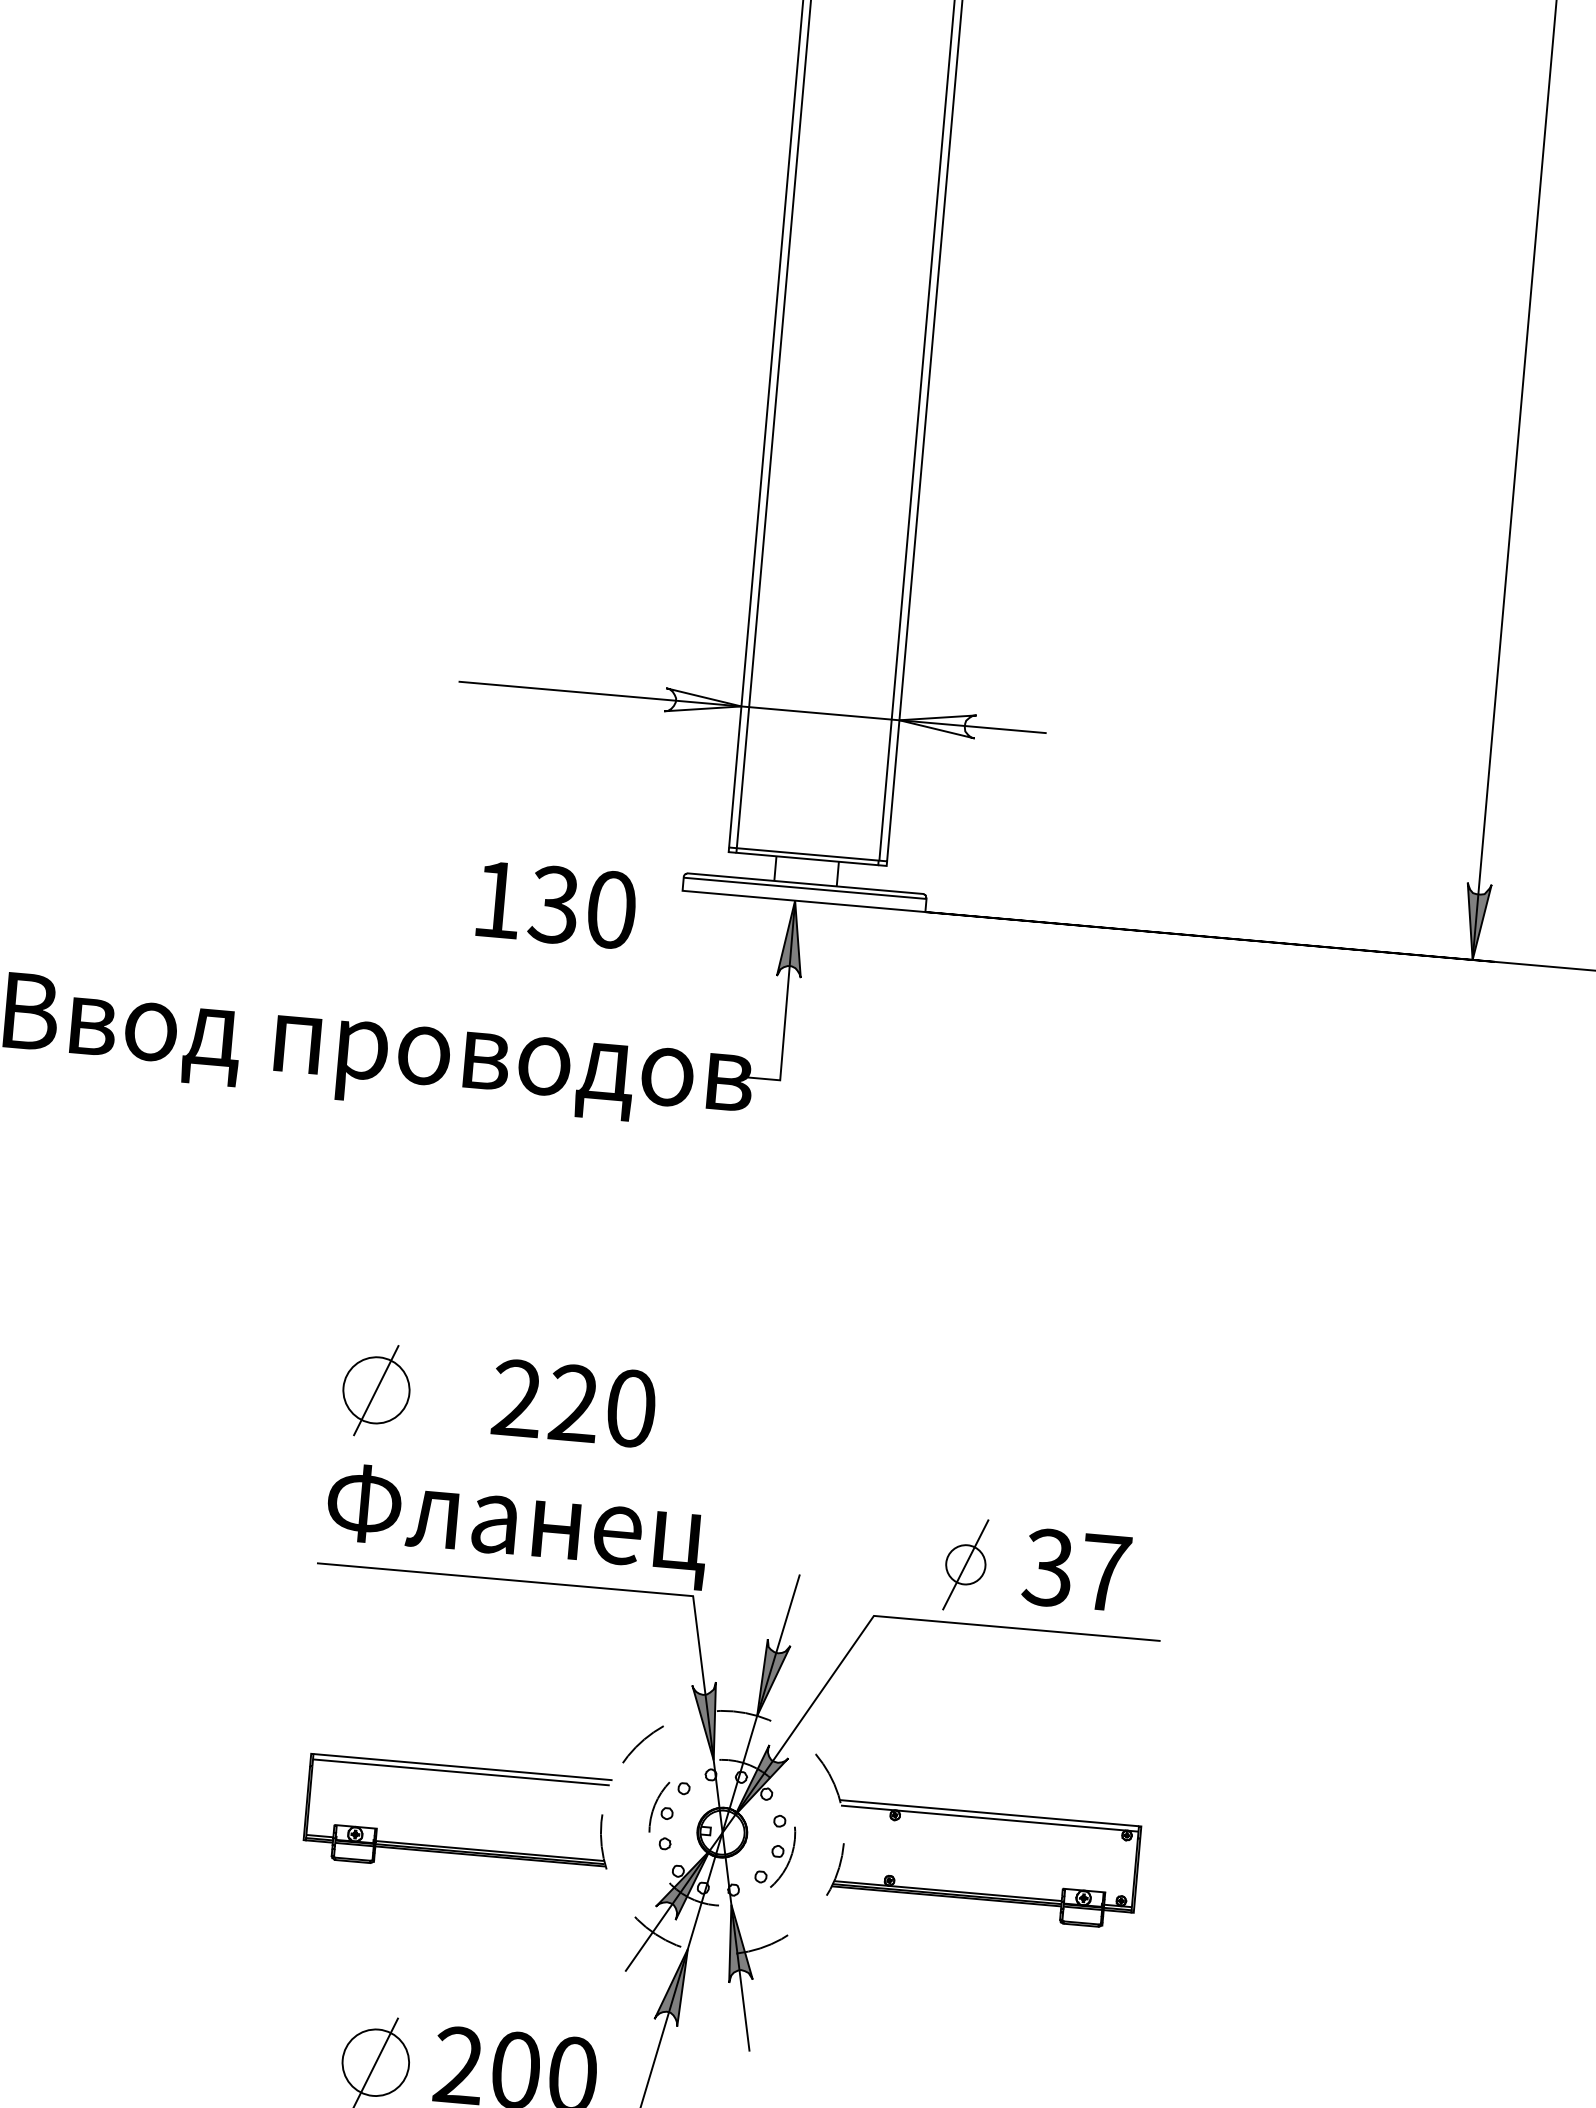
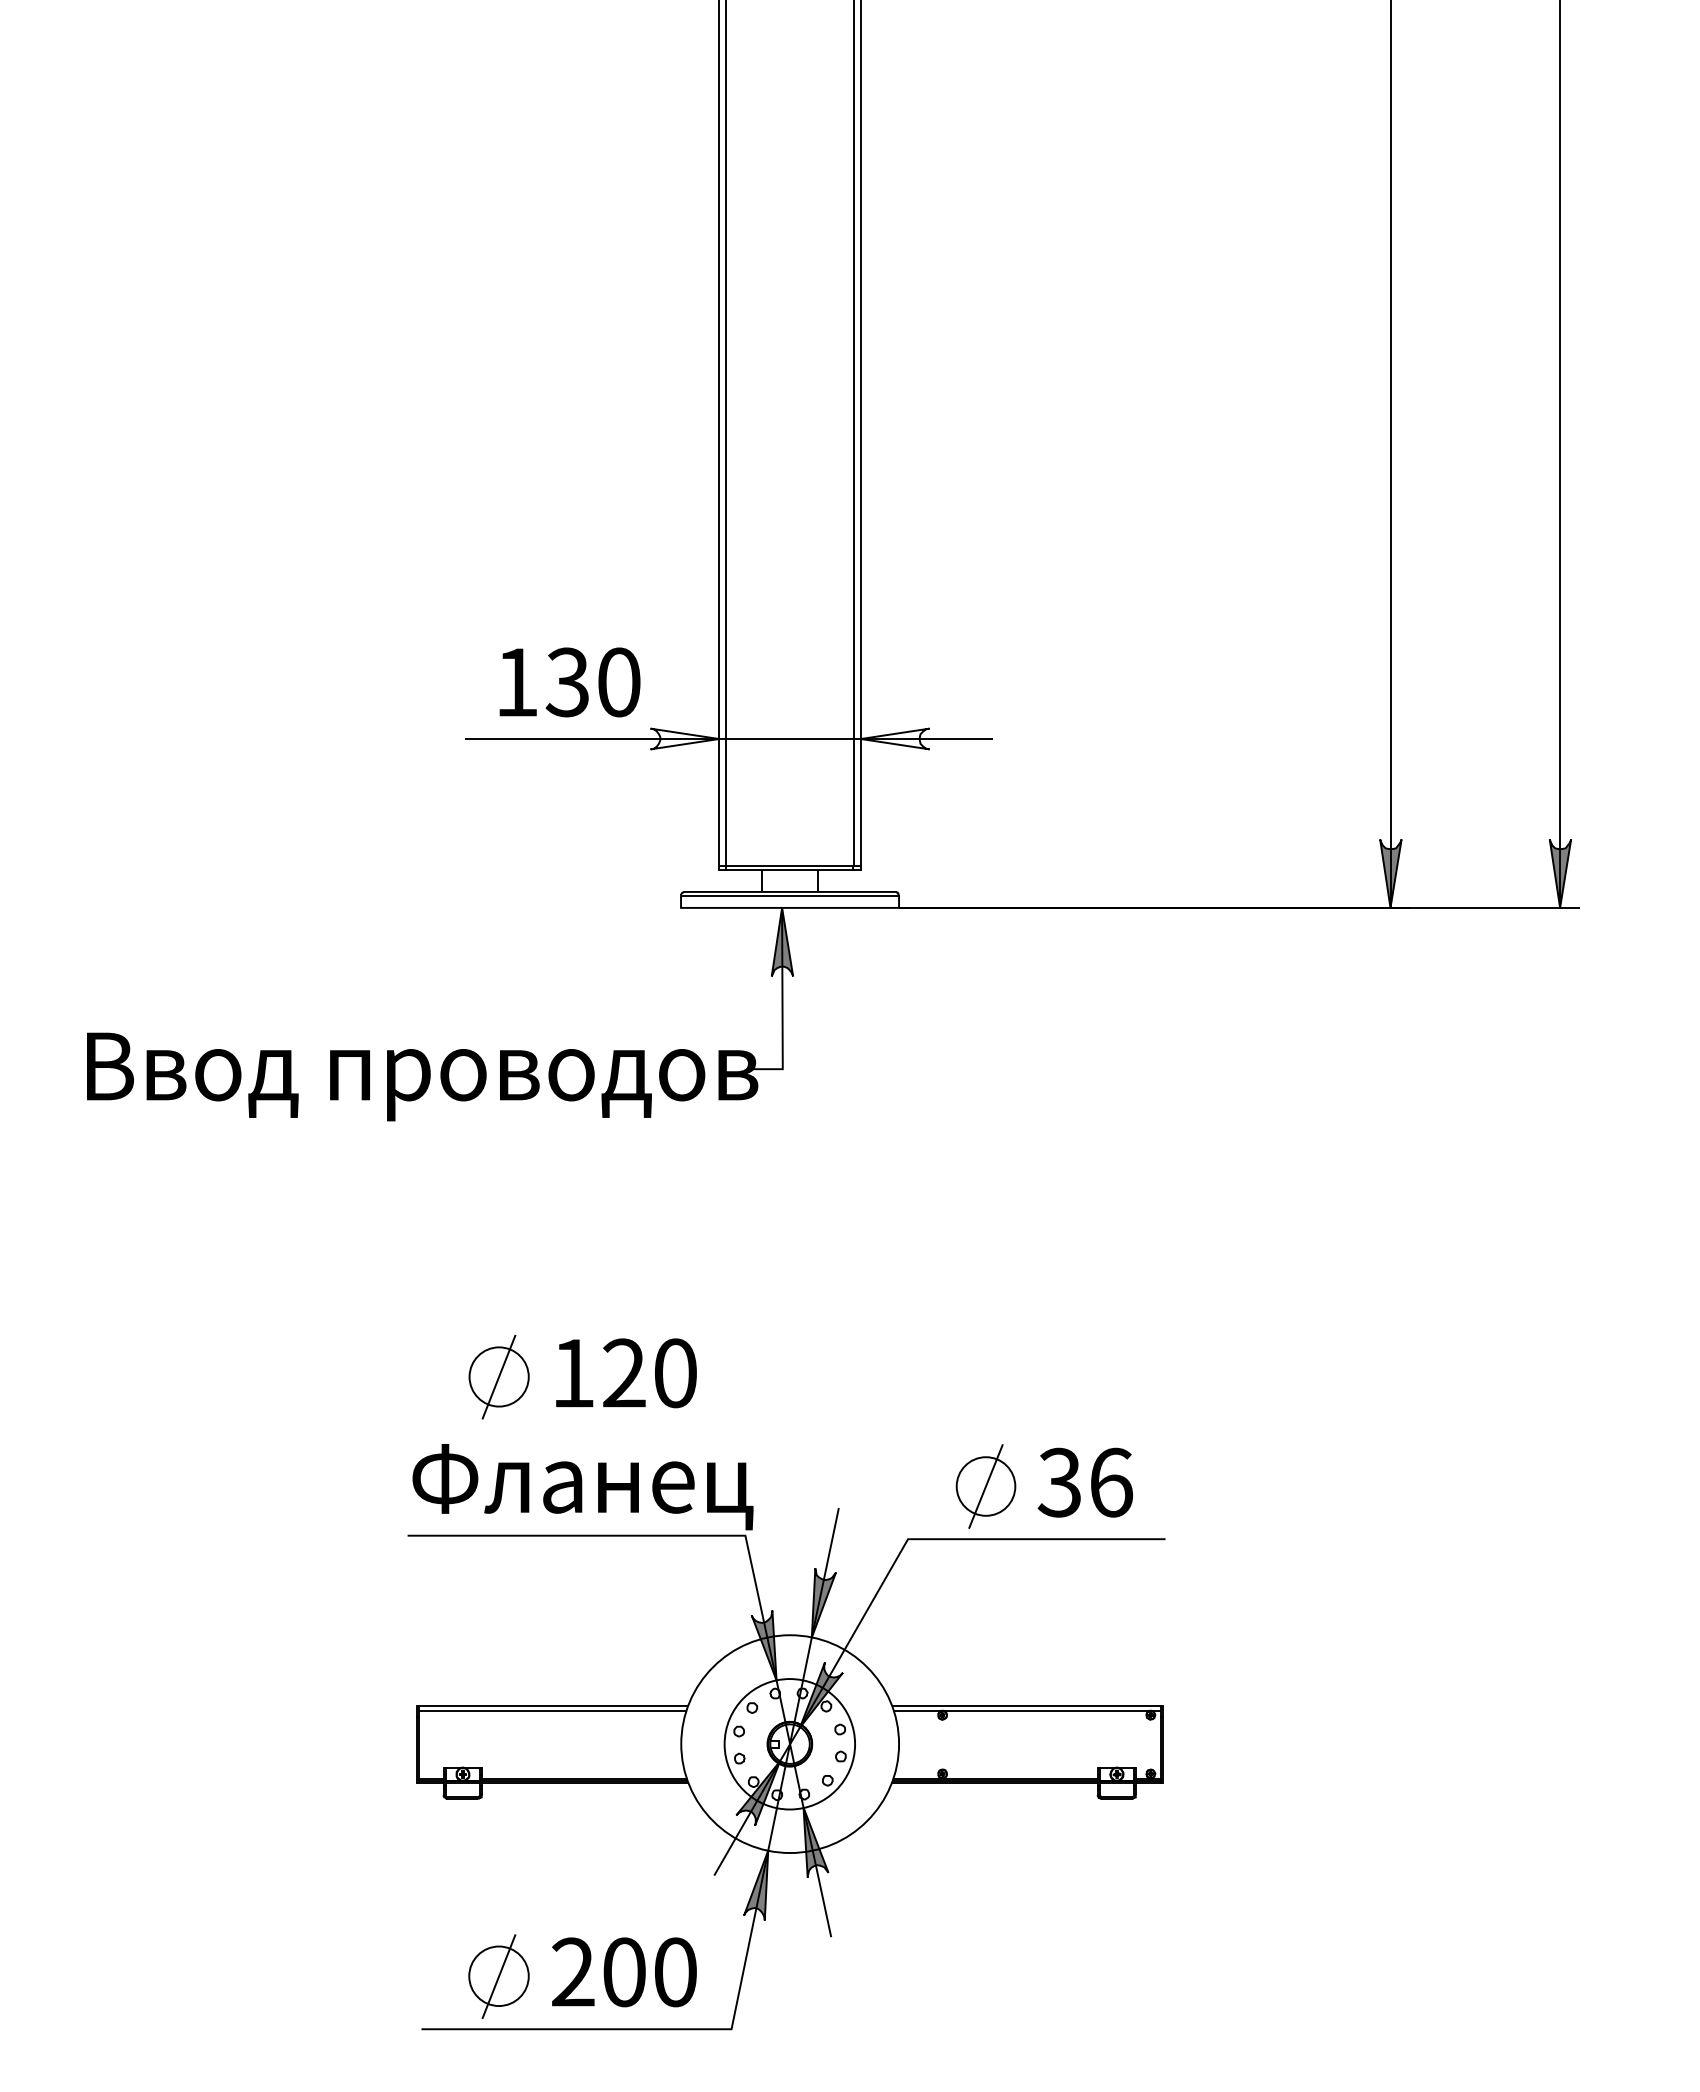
text: (556, 905) -> (569, 682), moved
part: (375, 1389) -> (498, 1376), moved
text: (517, 1397) -> (573, 1372), 220 -> 120
circle: (965, 1564) -> (985, 1486), size x1.67
text: (1105, 1572) -> (1111, 1482), 37 -> 36
circle: (721, 1832) -> (789, 1744), dashed -> solid
circle: (722, 1833) -> (790, 1744), dashed -> solid

